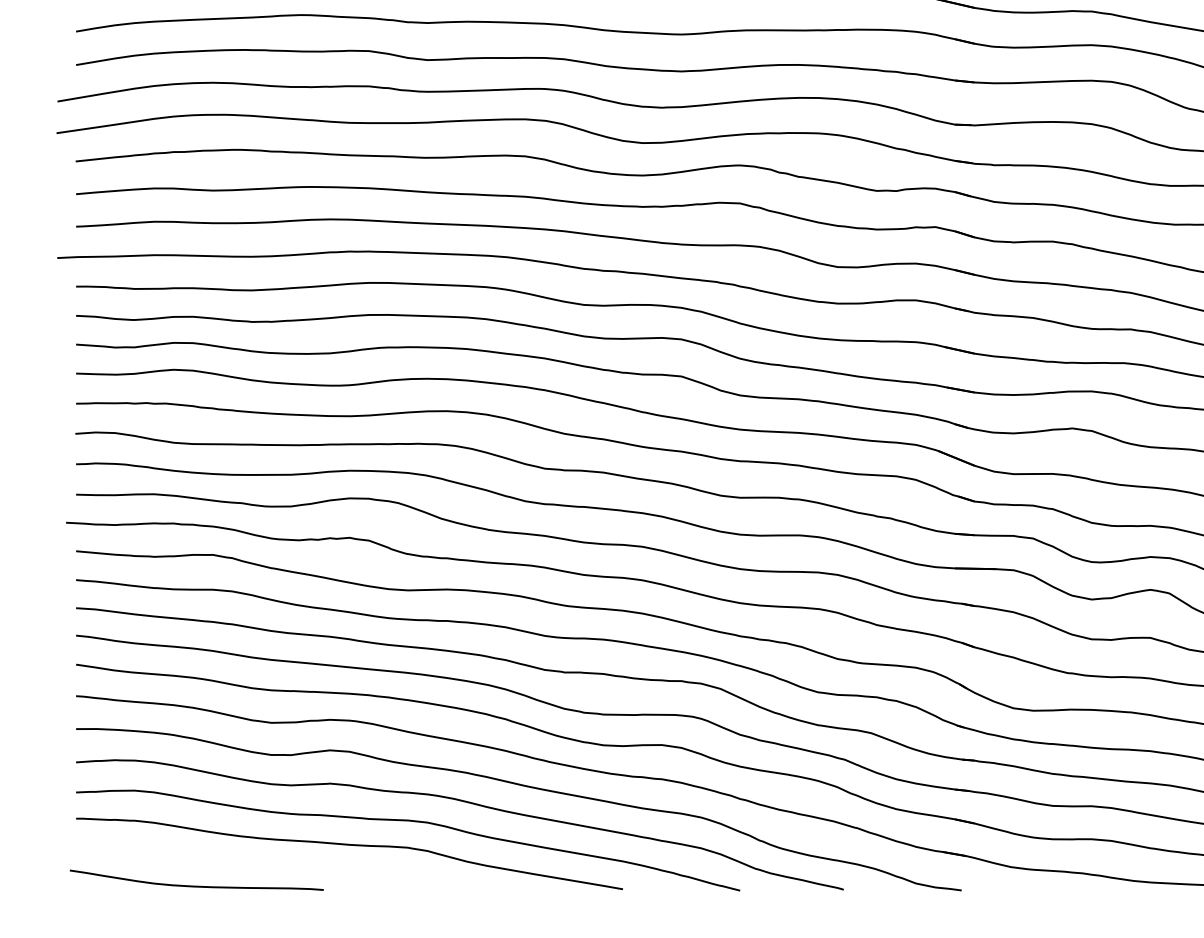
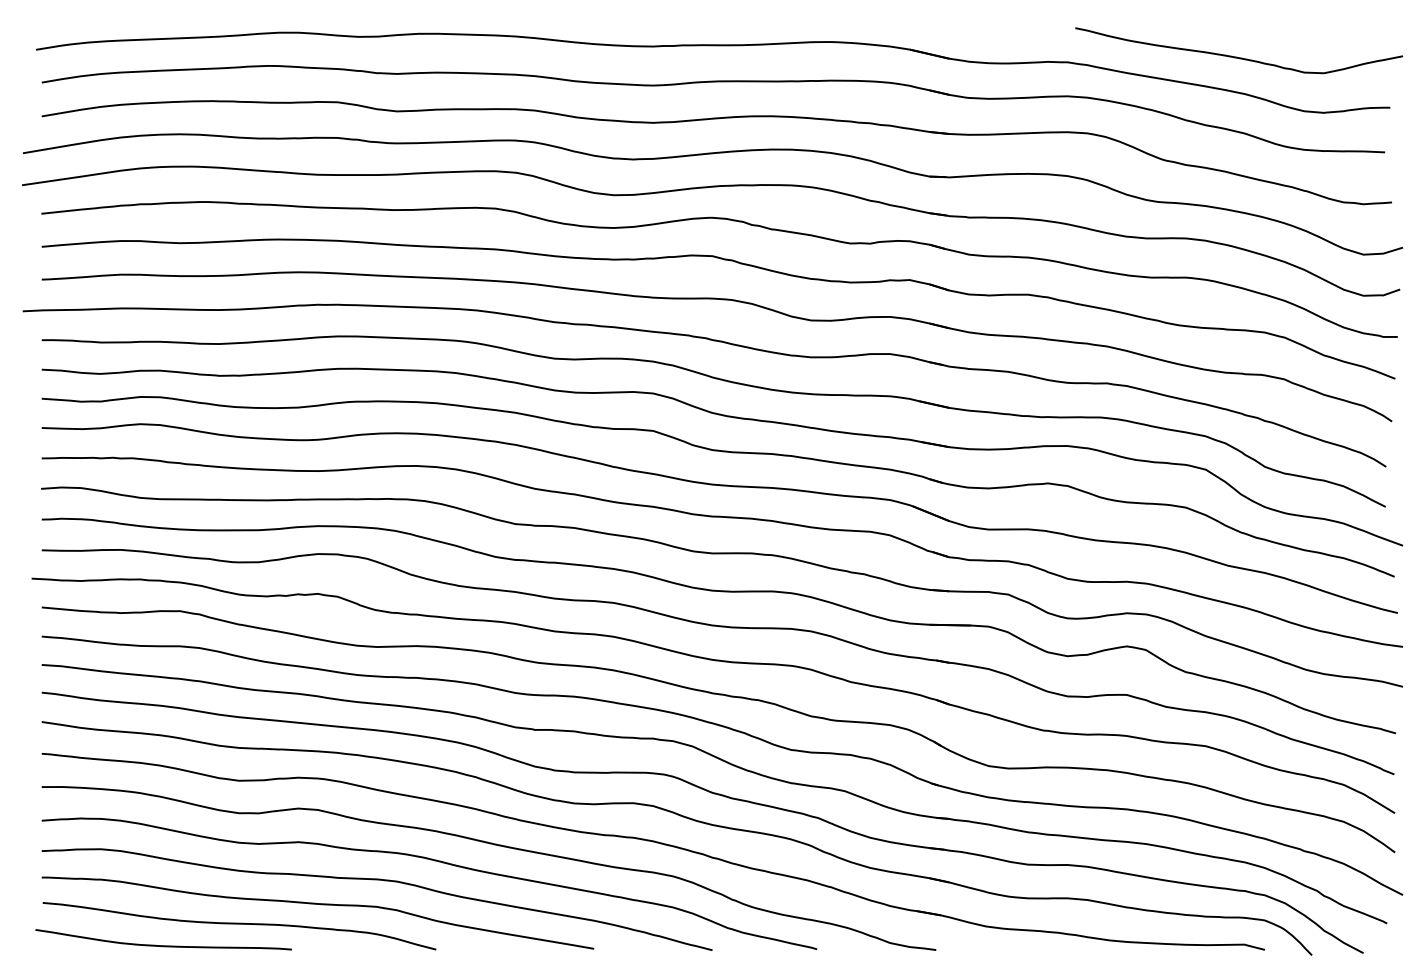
curve: (271, 865) -> (239, 924), added

